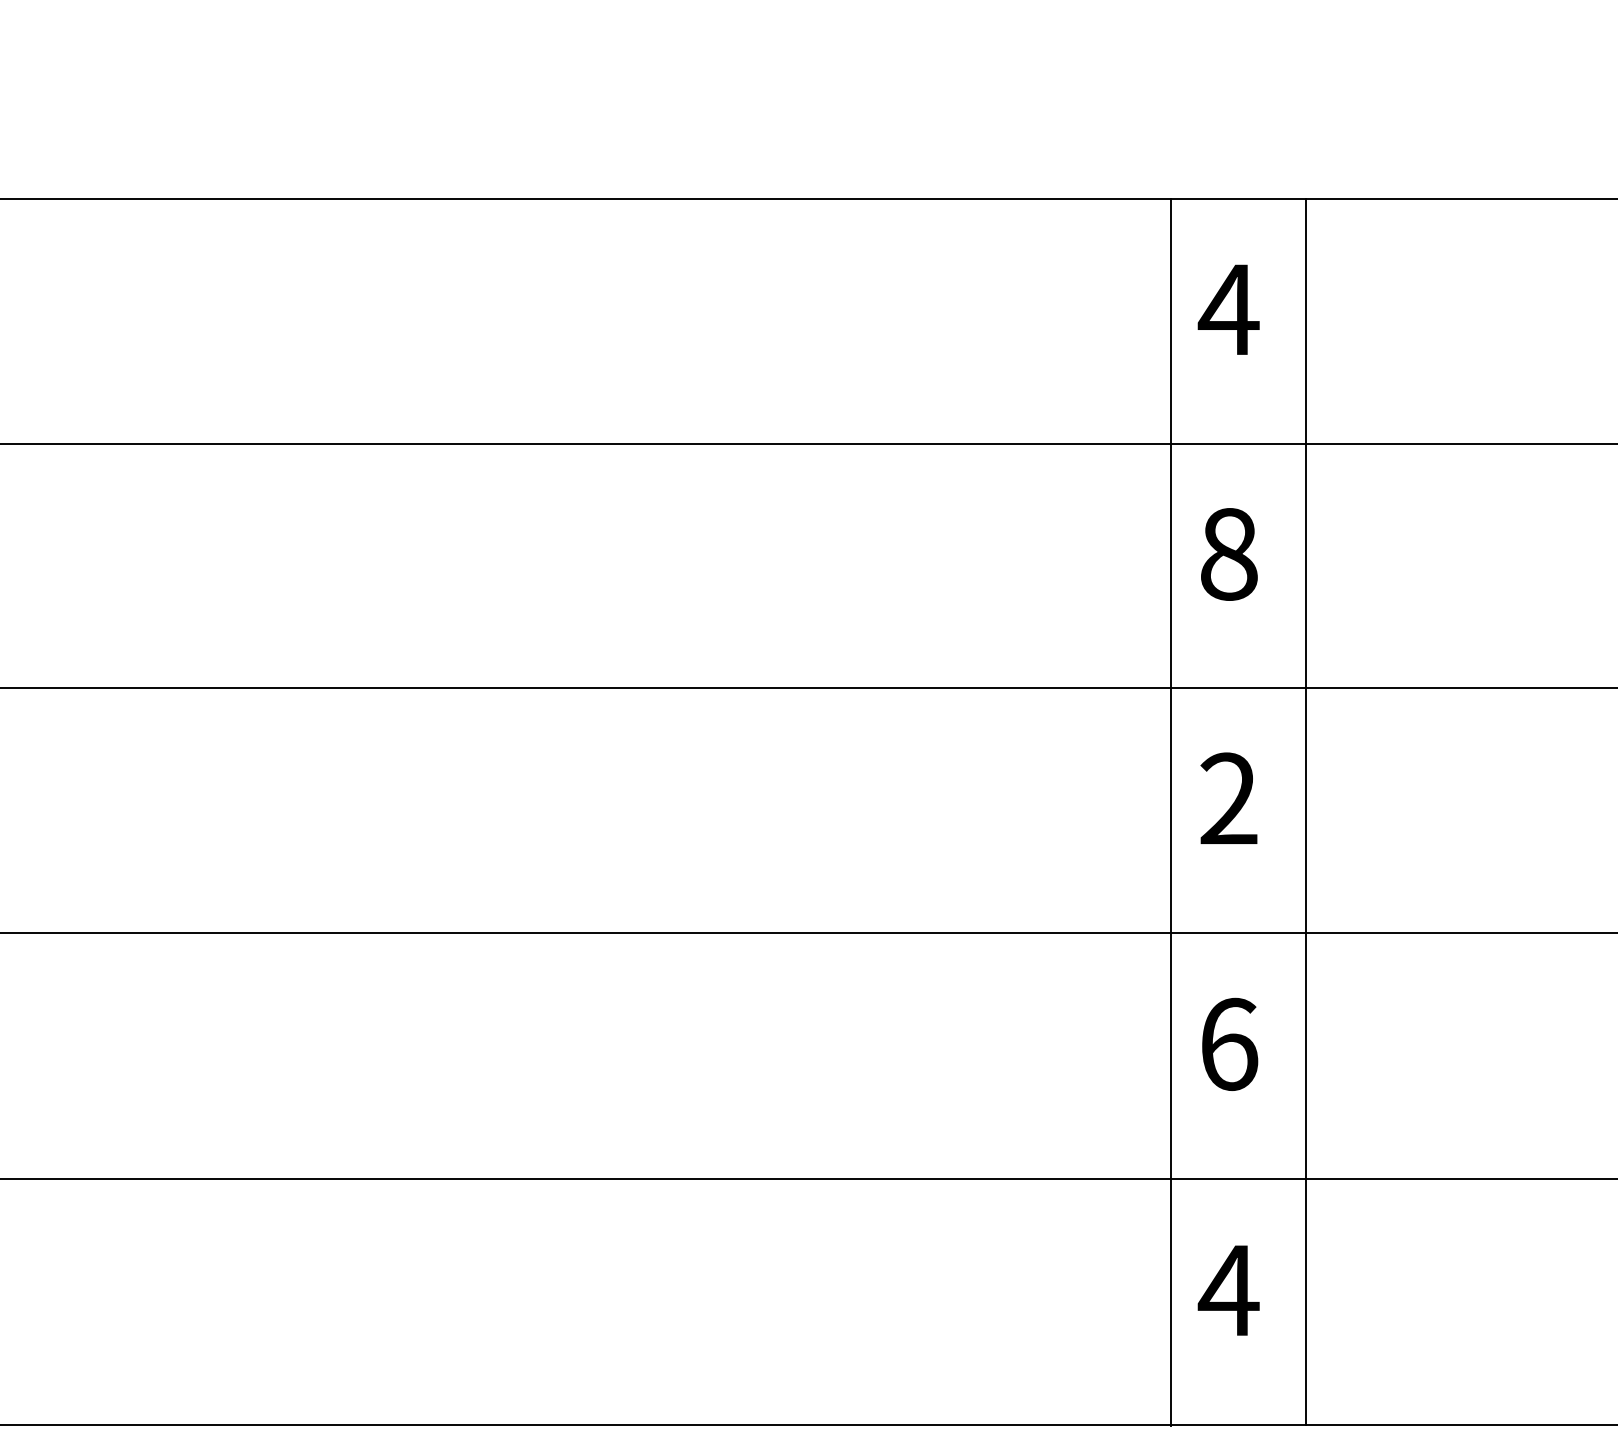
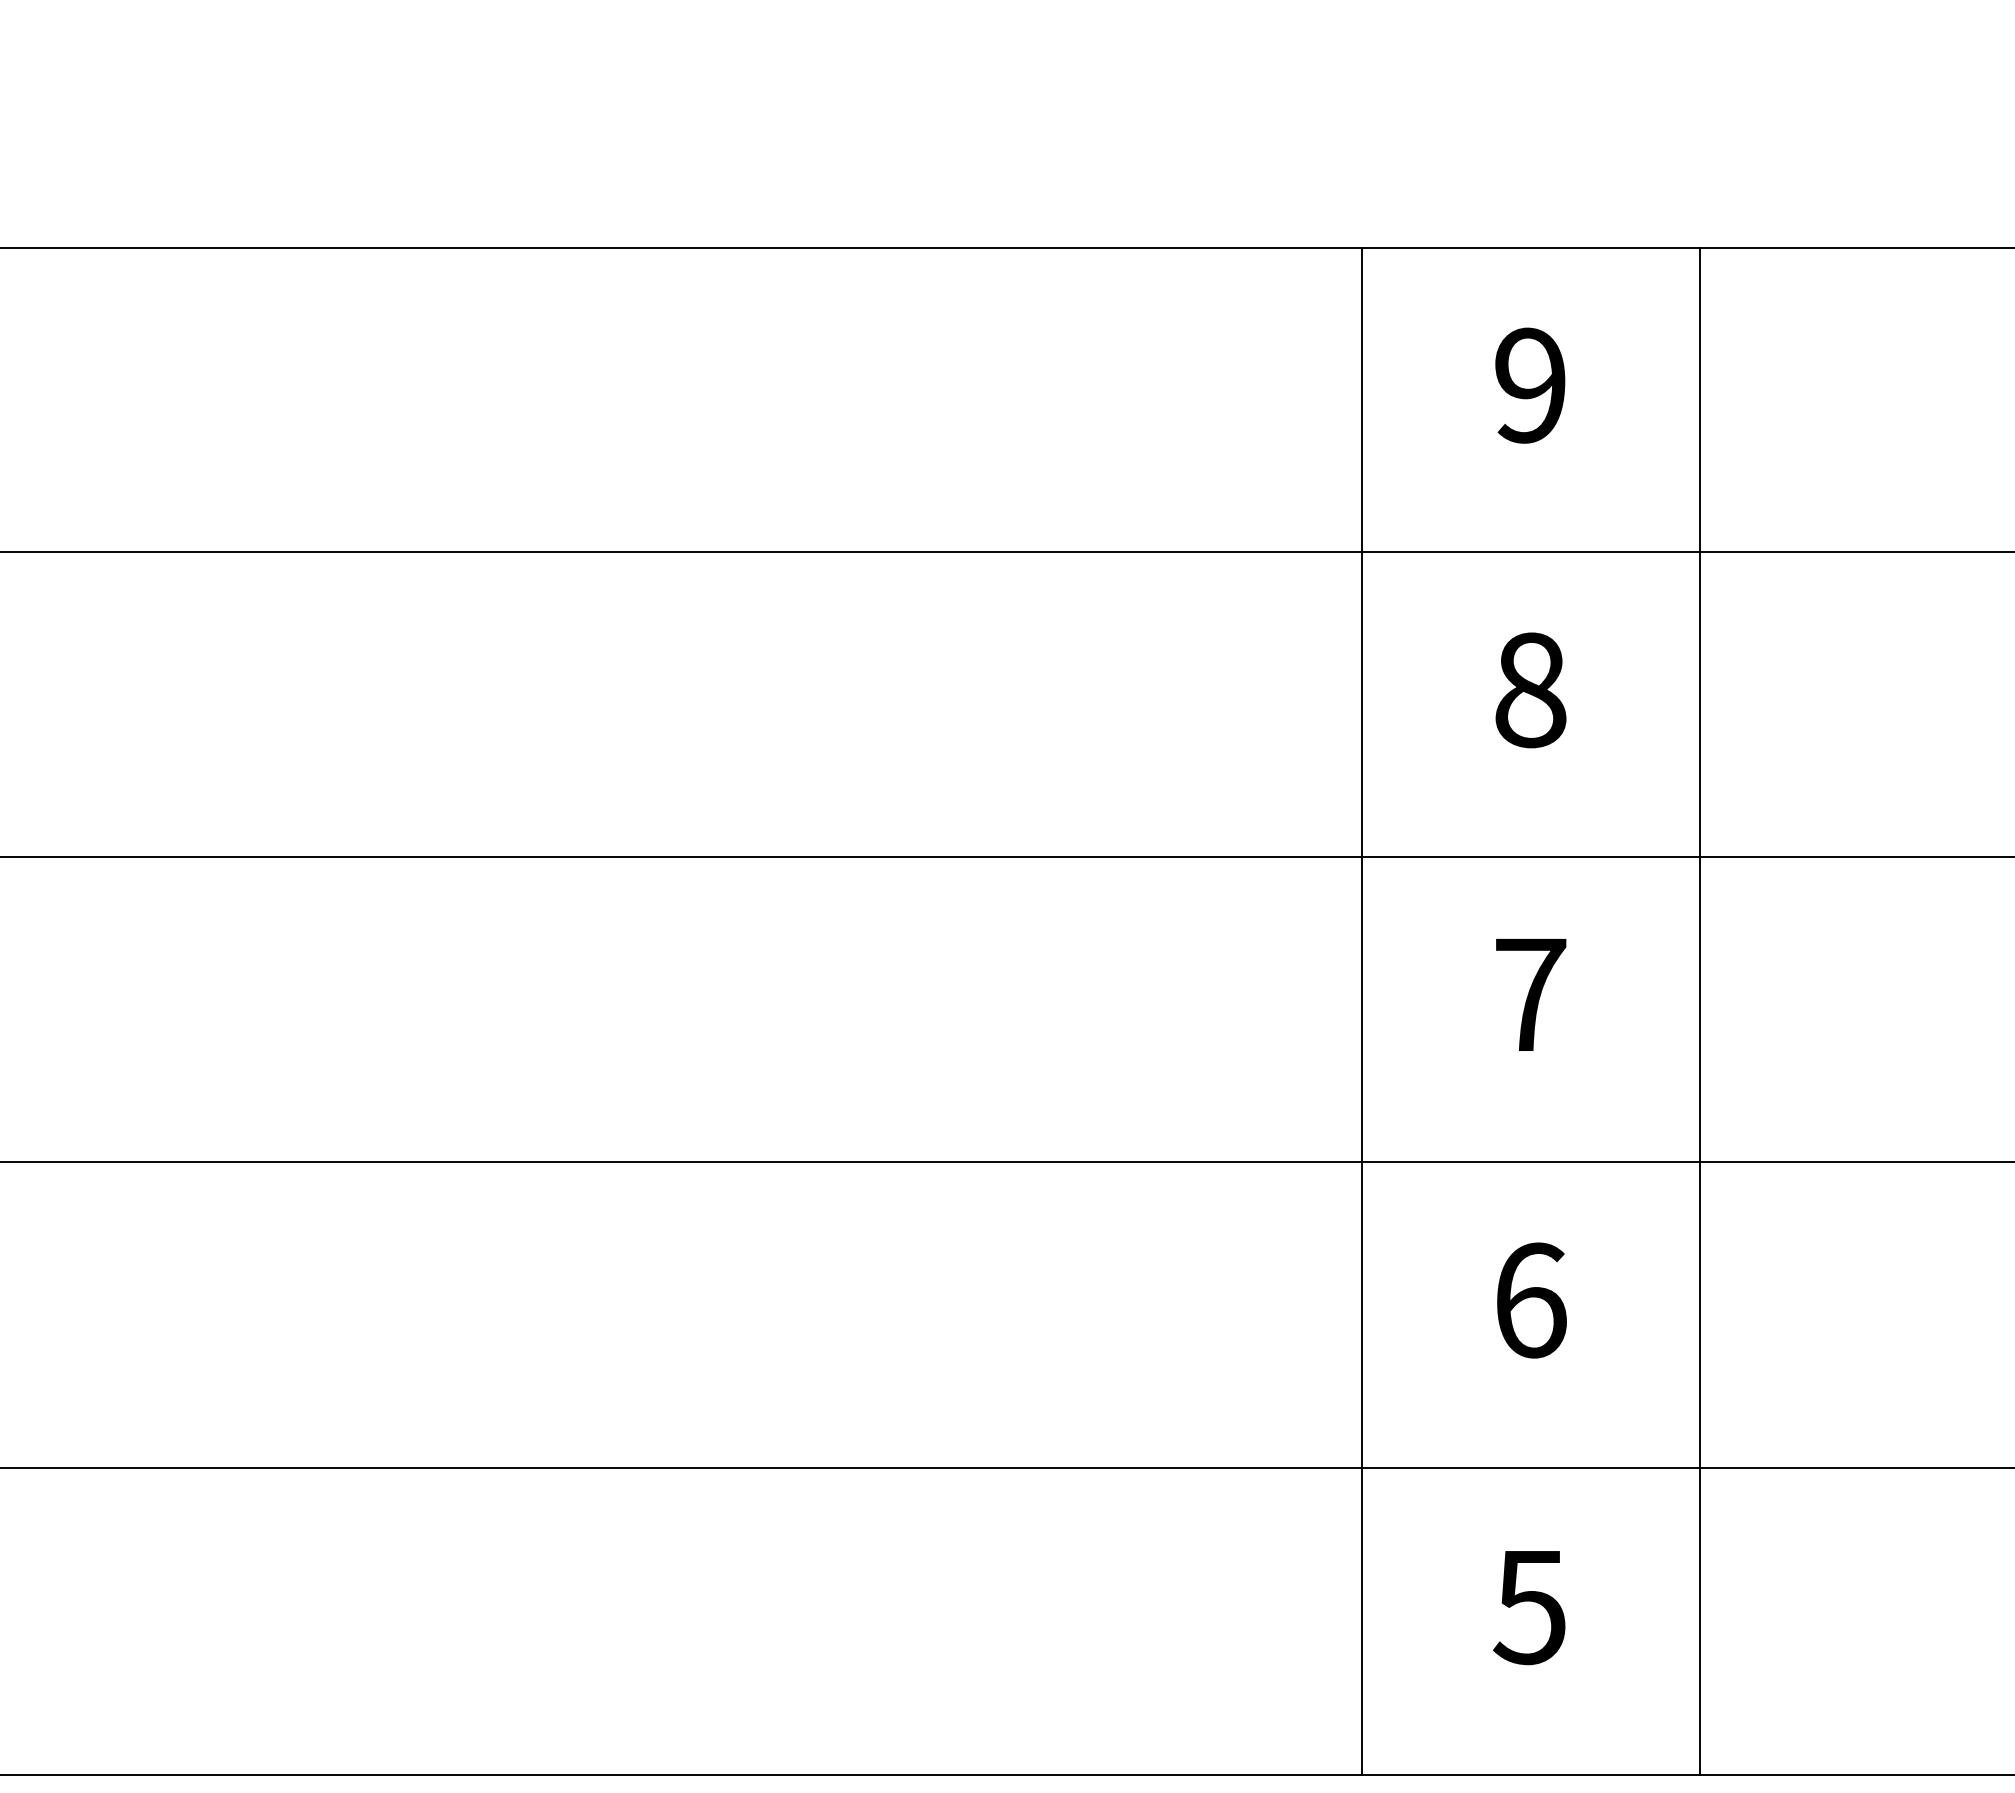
text: (1228, 309) -> (1529, 385), 4 -> 9
text: (1228, 797) -> (1530, 993), 2 -> 7
line: (1306, 811) -> (1700, 1010), moved
line: (1170, 812) -> (1361, 1011), moved
text: (1228, 1291) -> (1529, 1608), 4 -> 5

